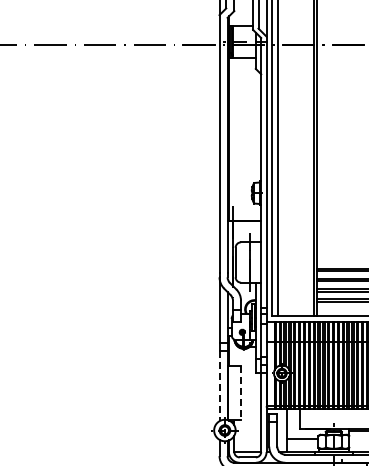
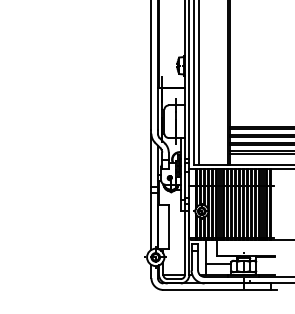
line: (219, 386) -> (151, 221), dashed -> solid
line: (241, 392) -> (169, 226), dashed -> solid

